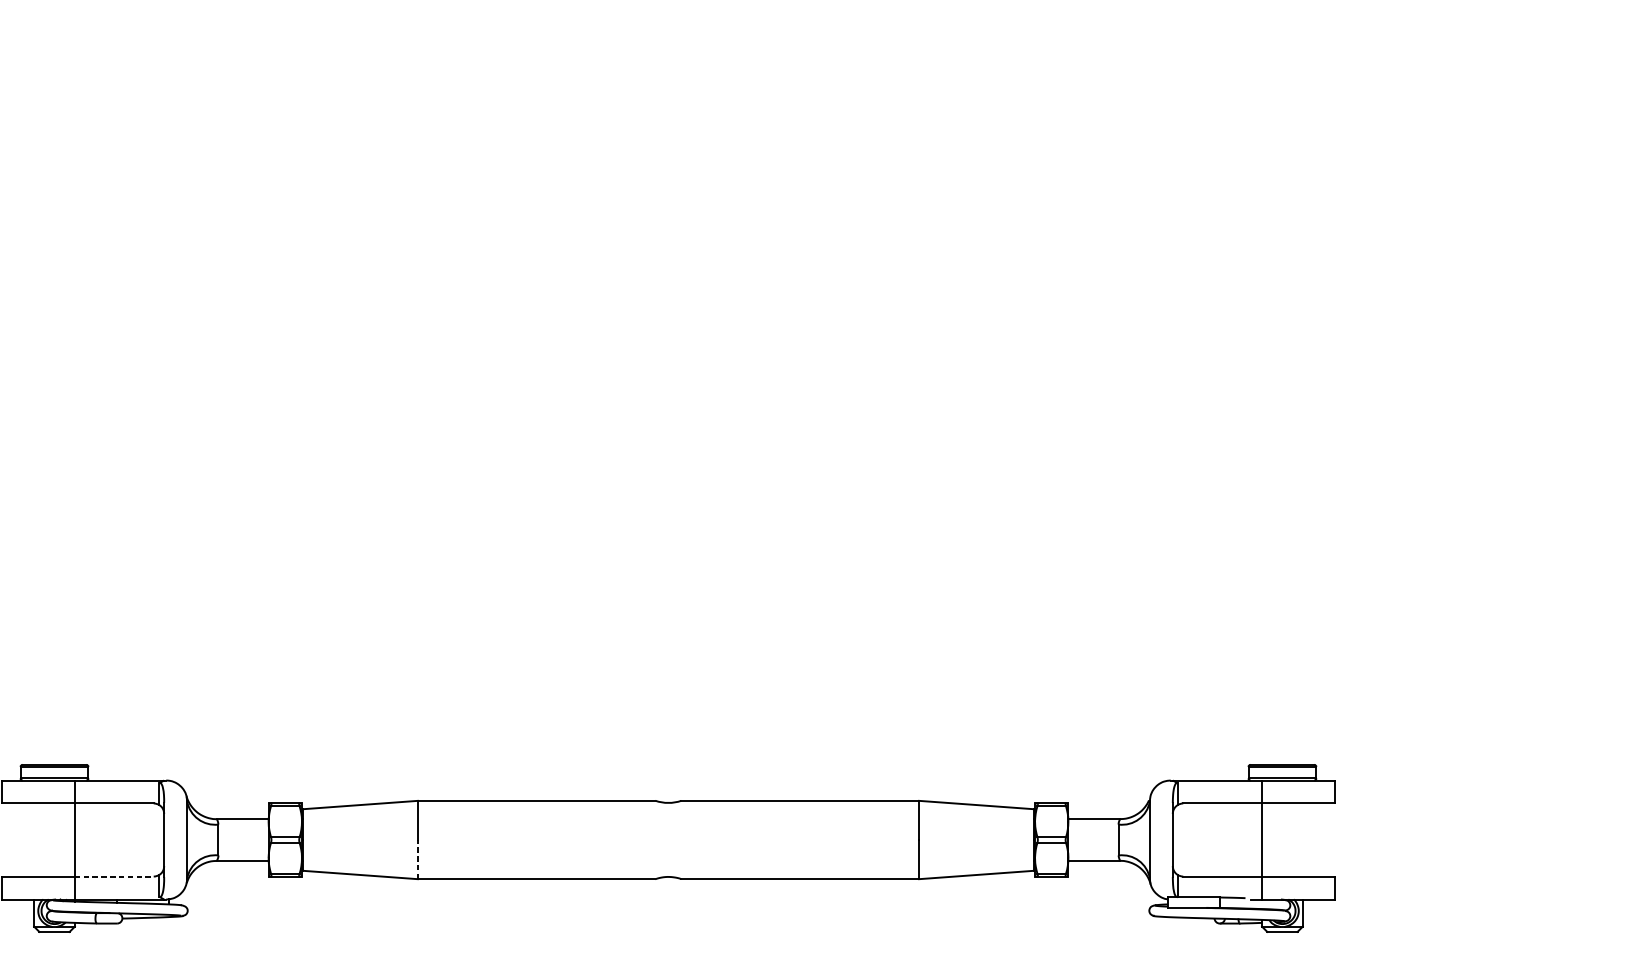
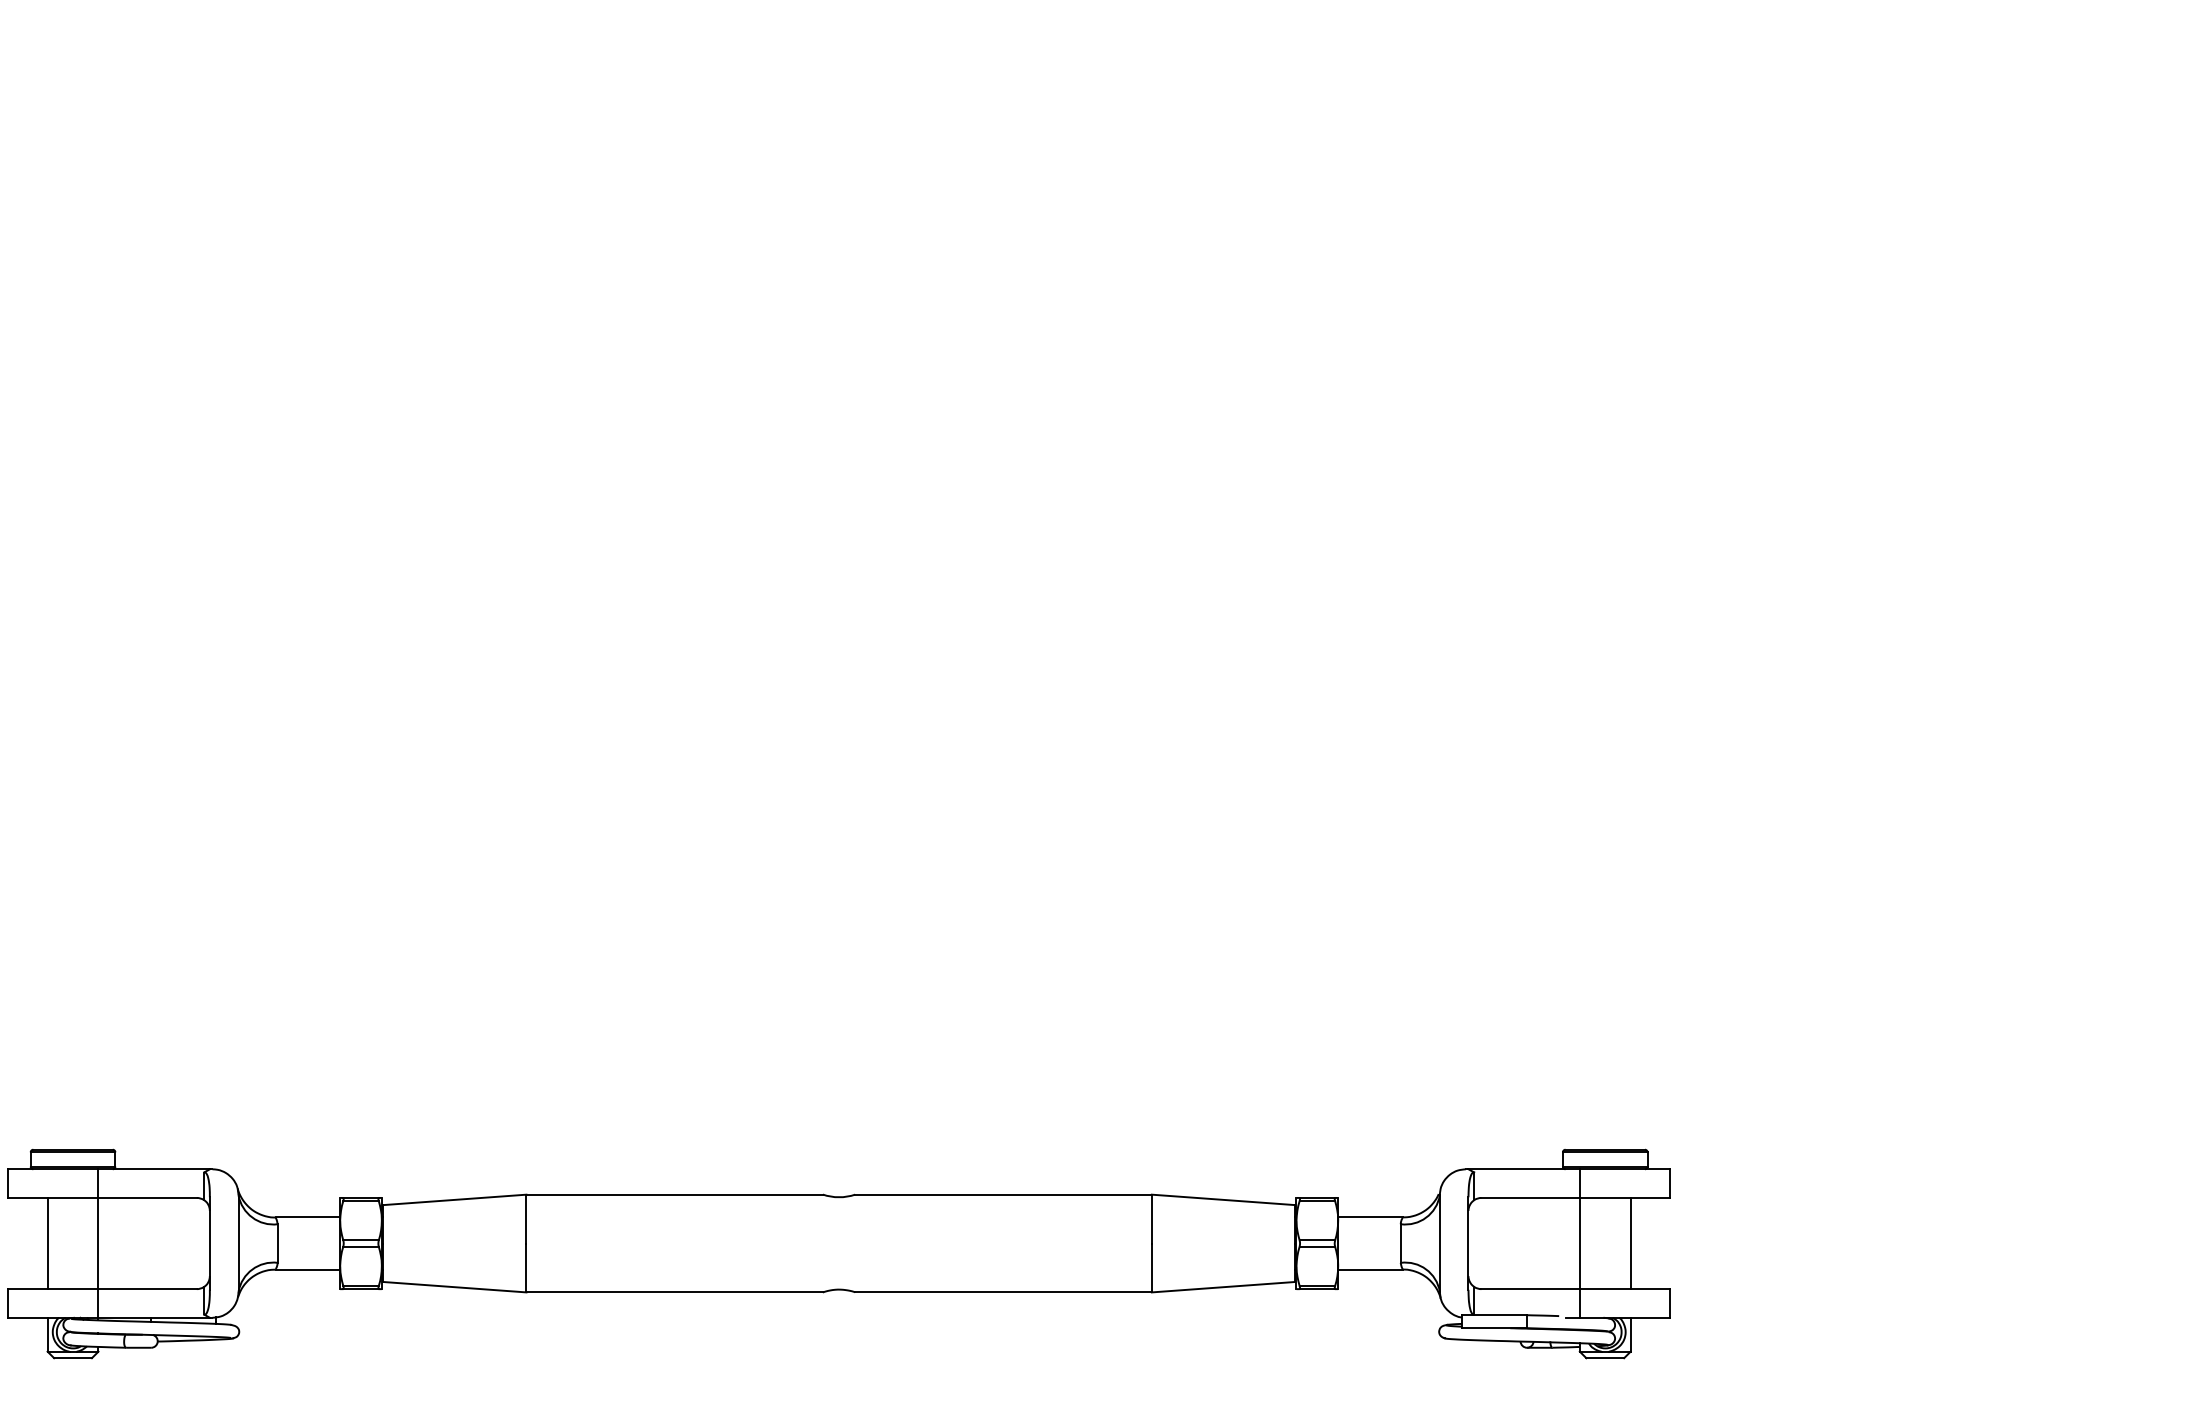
line: (34, 839) -> (47, 1243), added
line: (1302, 839) -> (1630, 1243), added
line: (417, 859) -> (526, 1267), dashed -> solid
line: (114, 876) -> (148, 1289), dashed -> solid

